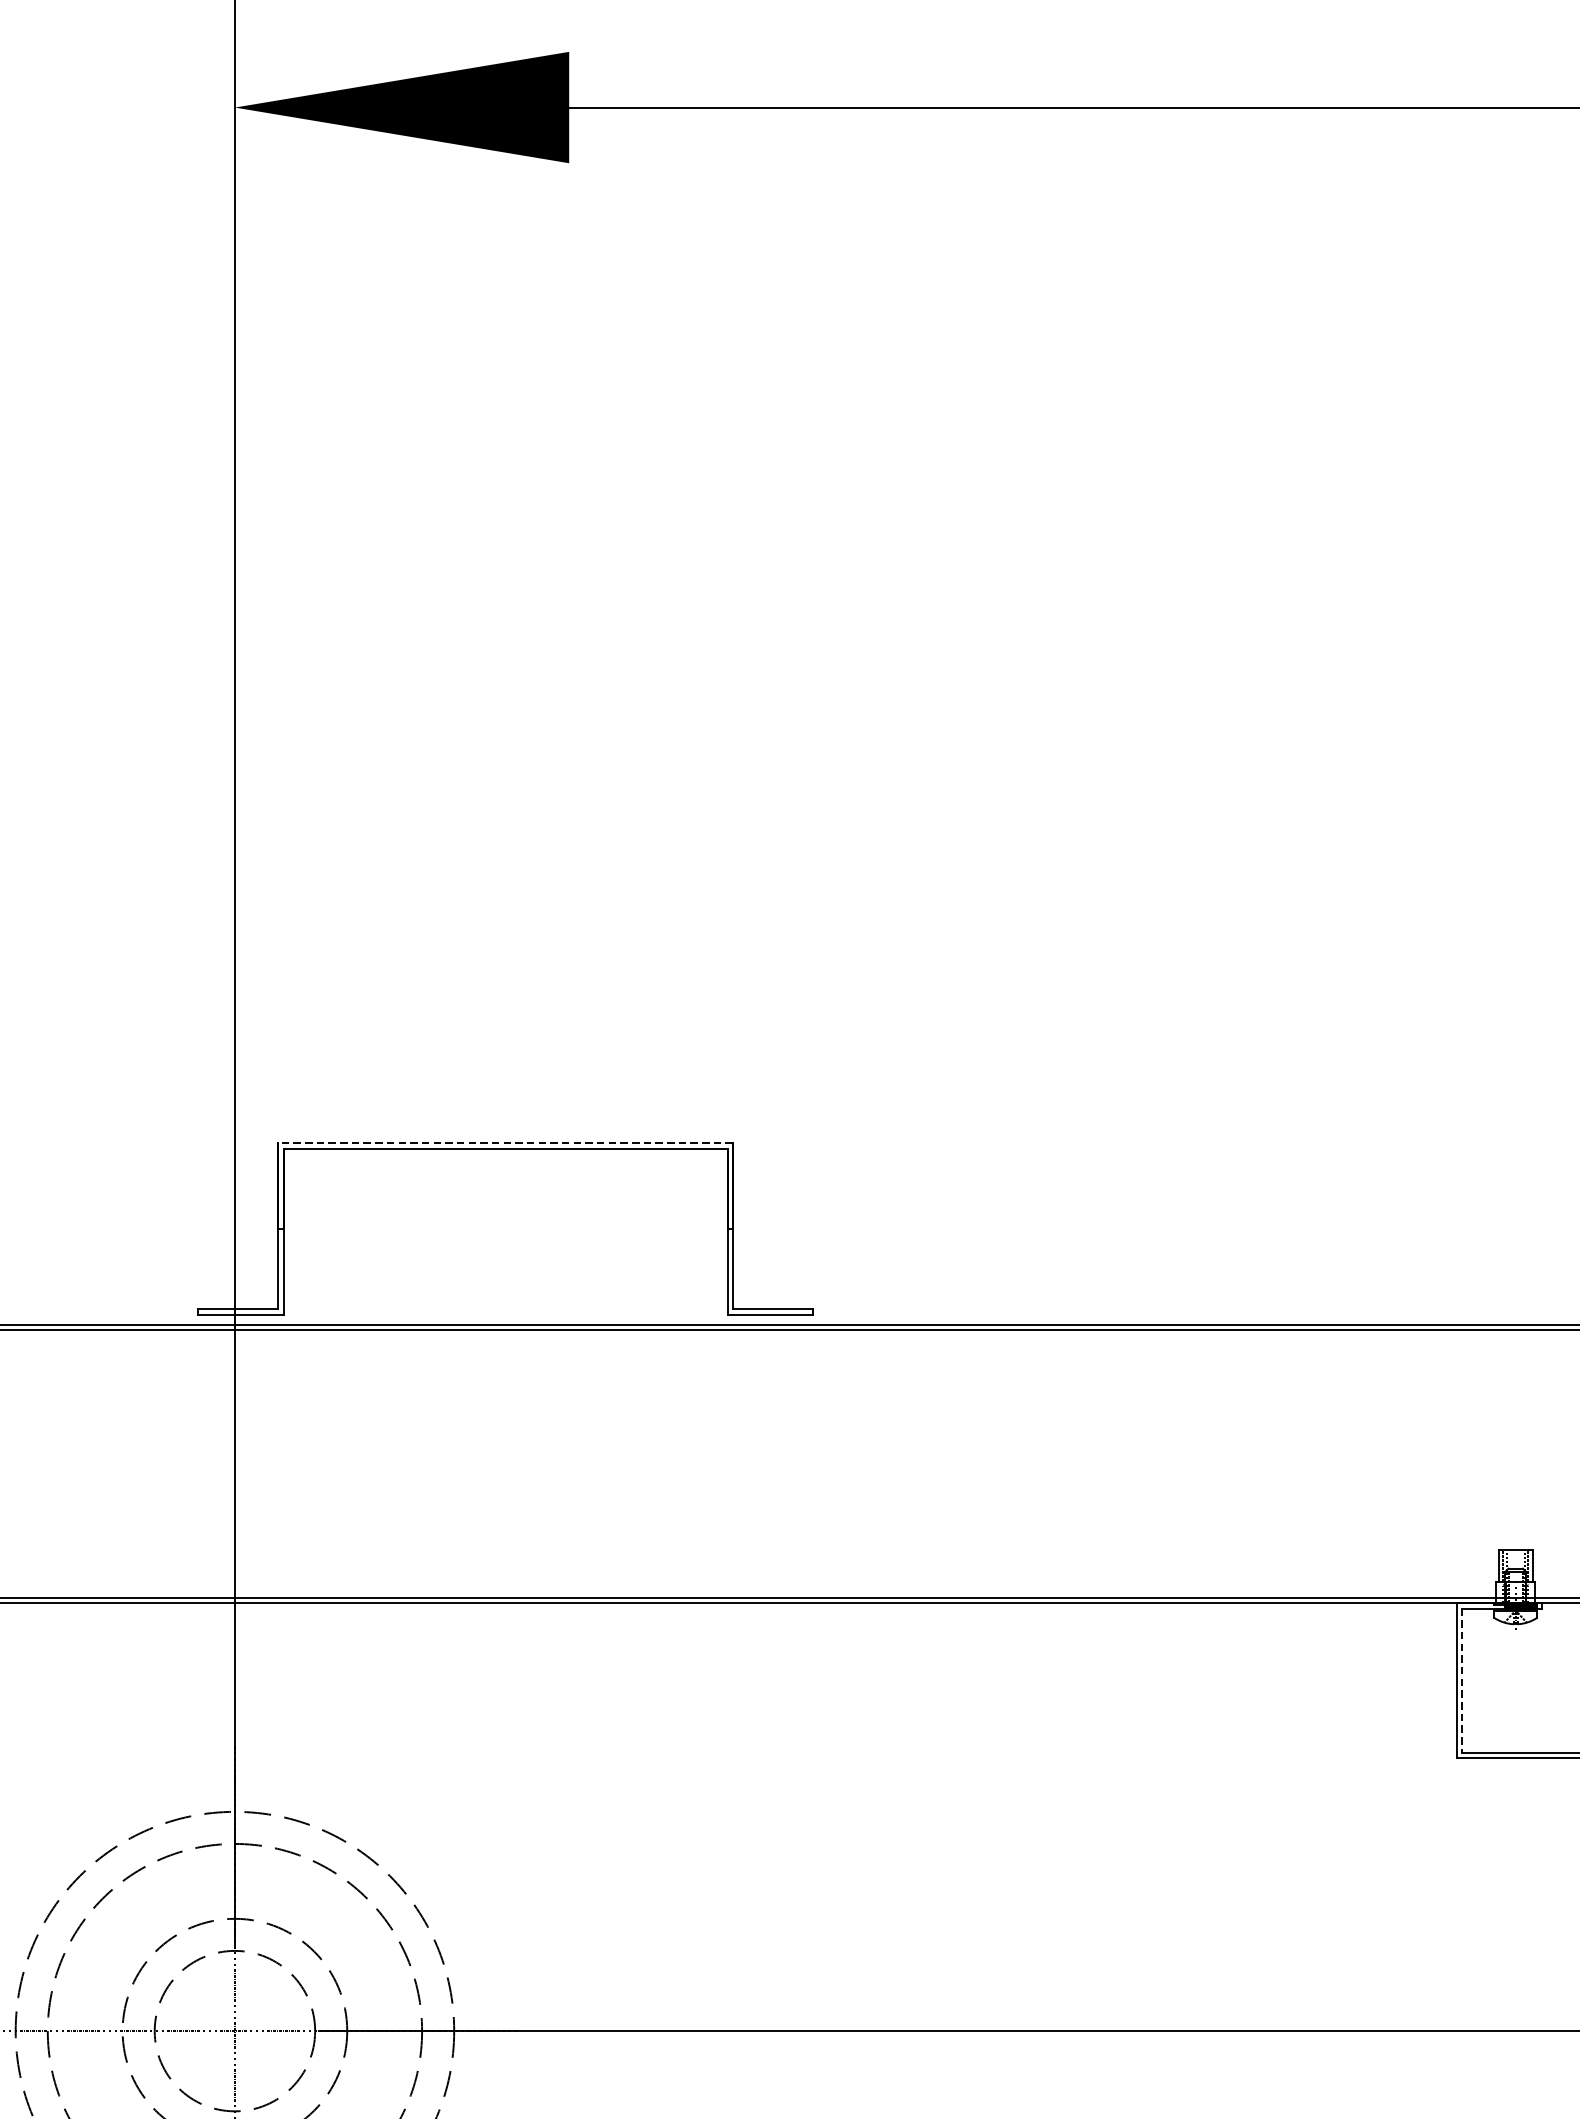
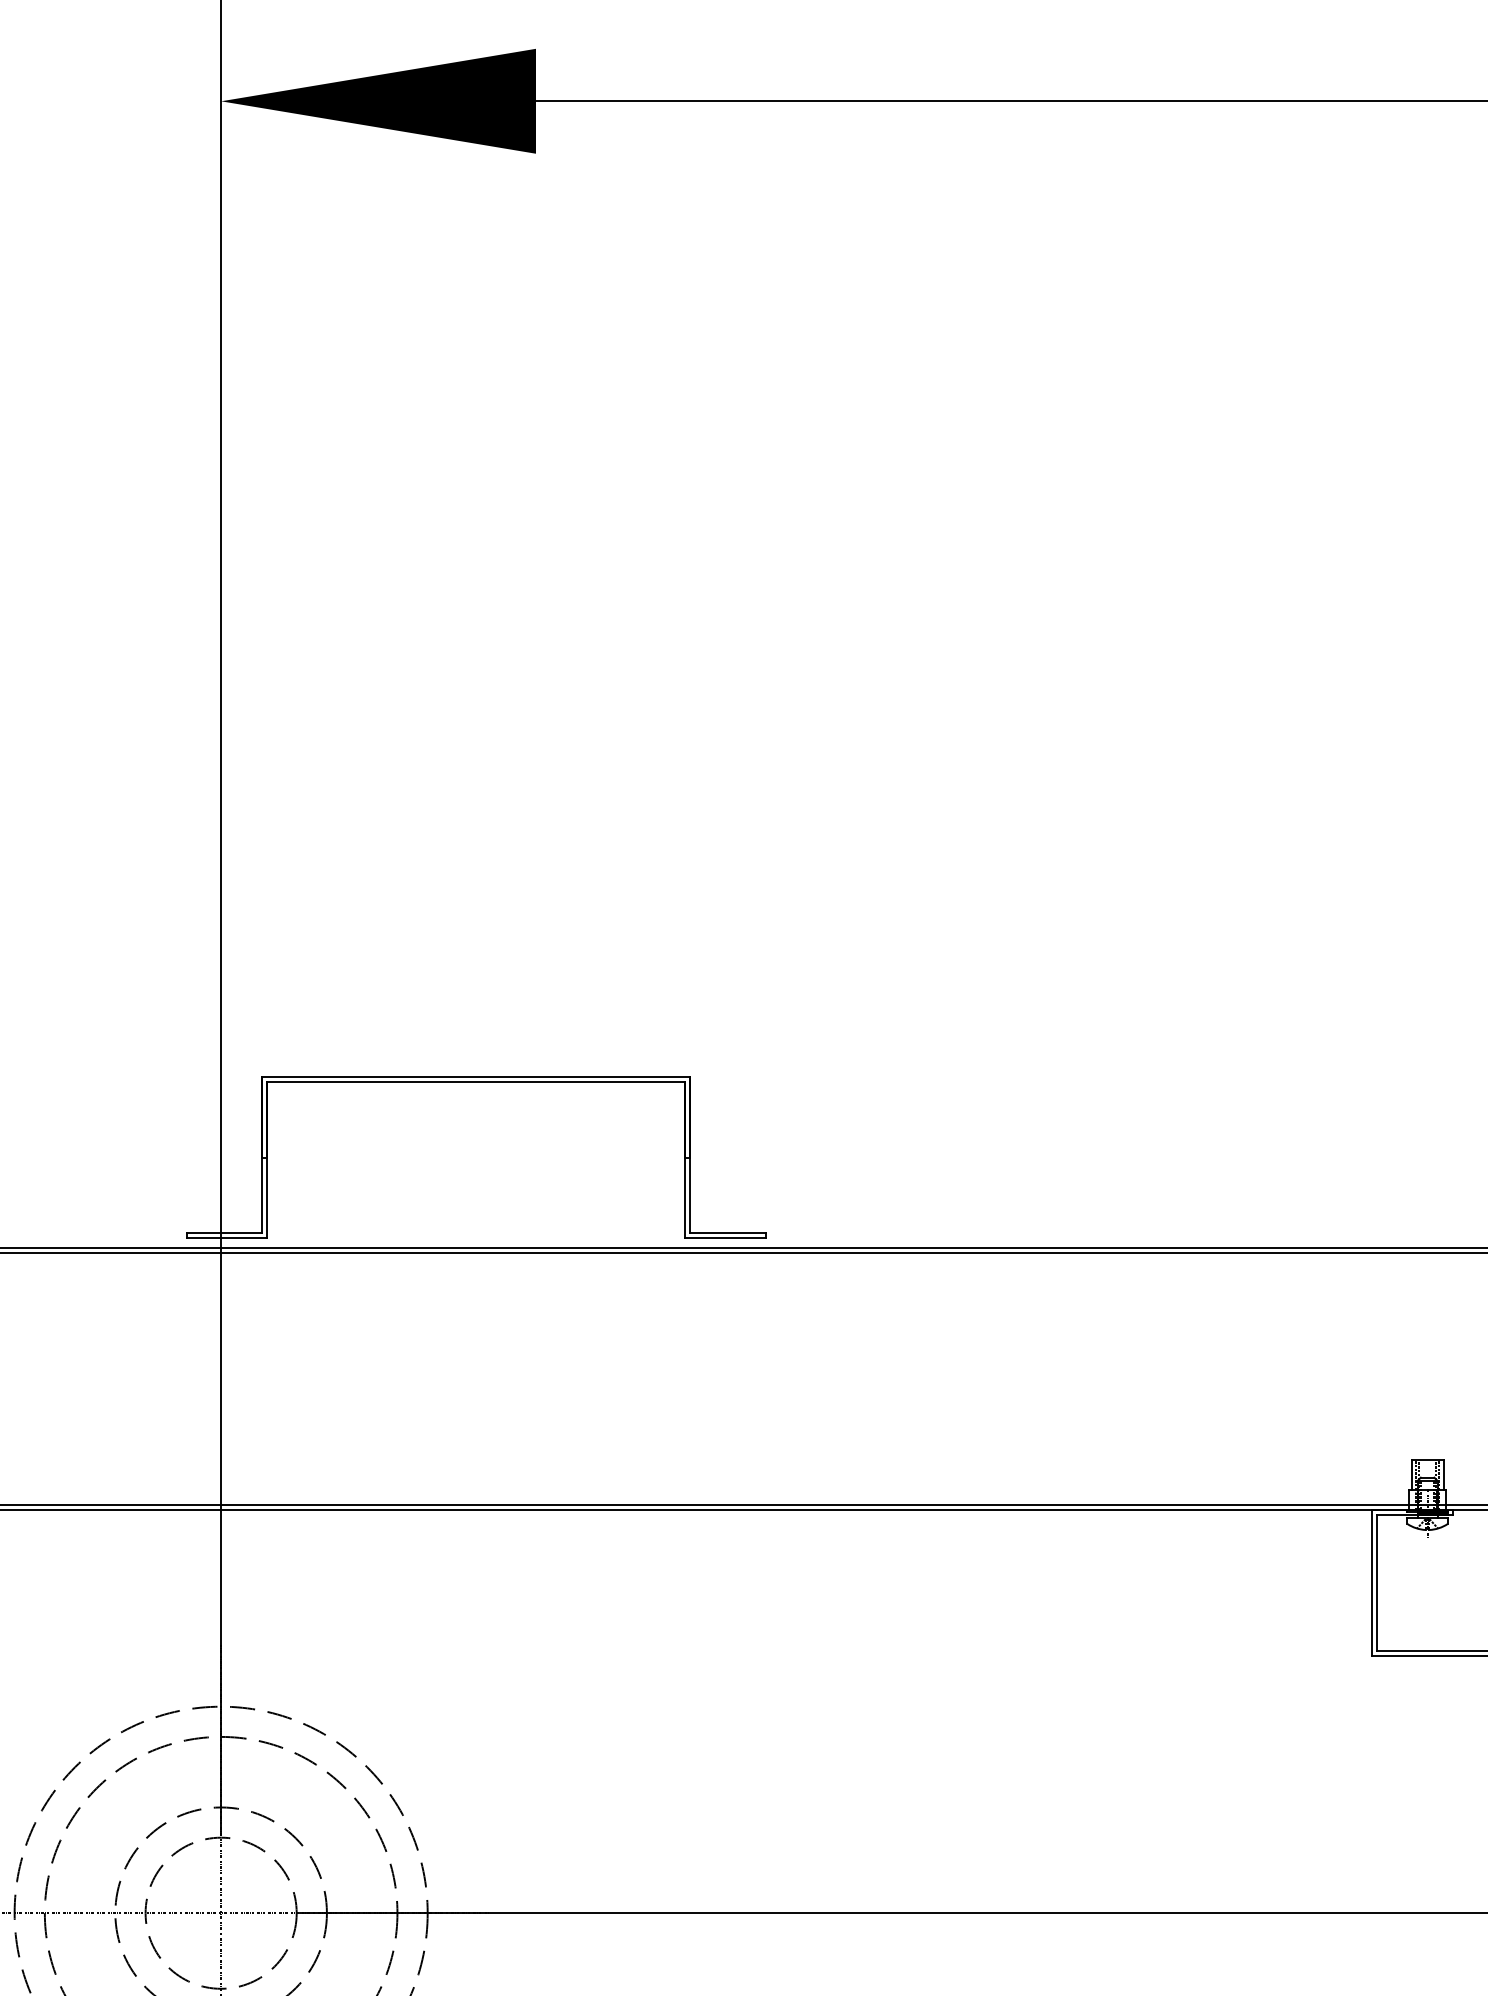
line: (504, 1143) -> (475, 1077), dashed -> solid
line: (1462, 1681) -> (1377, 1583), dashed -> solid

